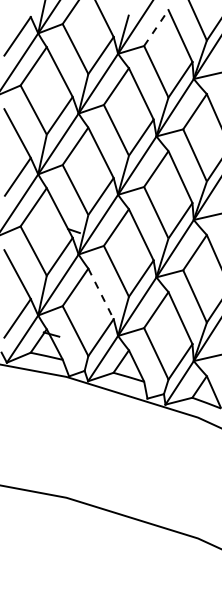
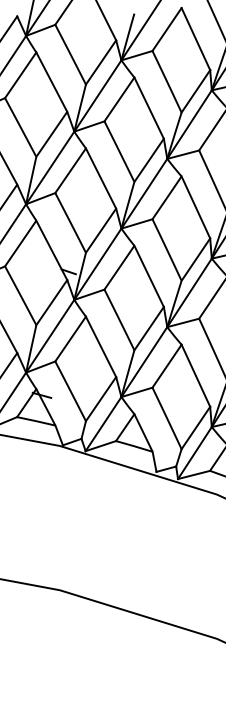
line: (156, 28) -> (167, 30), dashed -> solid
line: (101, 294) -> (101, 347), dashed -> solid

